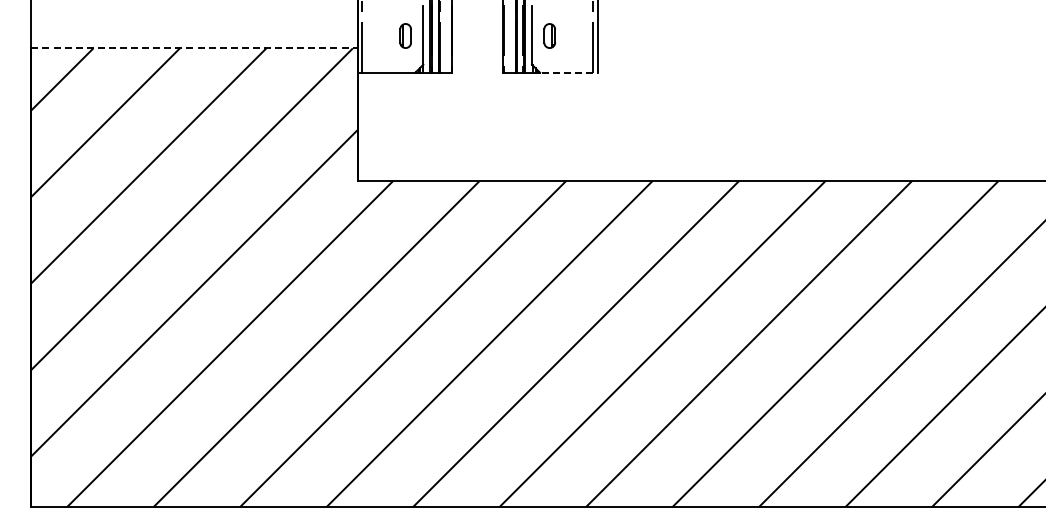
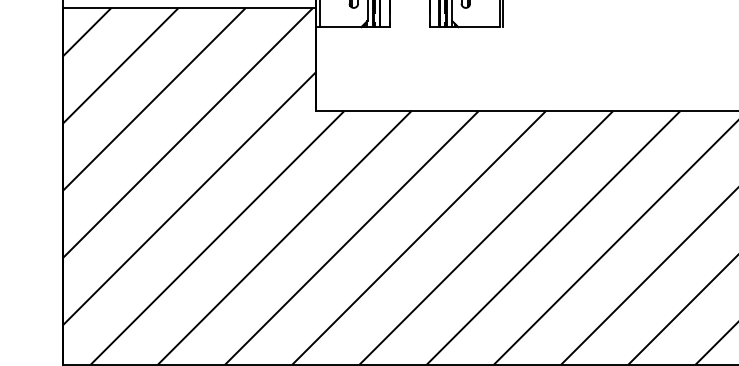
line: (194, 48) -> (189, 8), dashed -> solid
line: (566, 72) -> (478, 26), dashed -> solid

